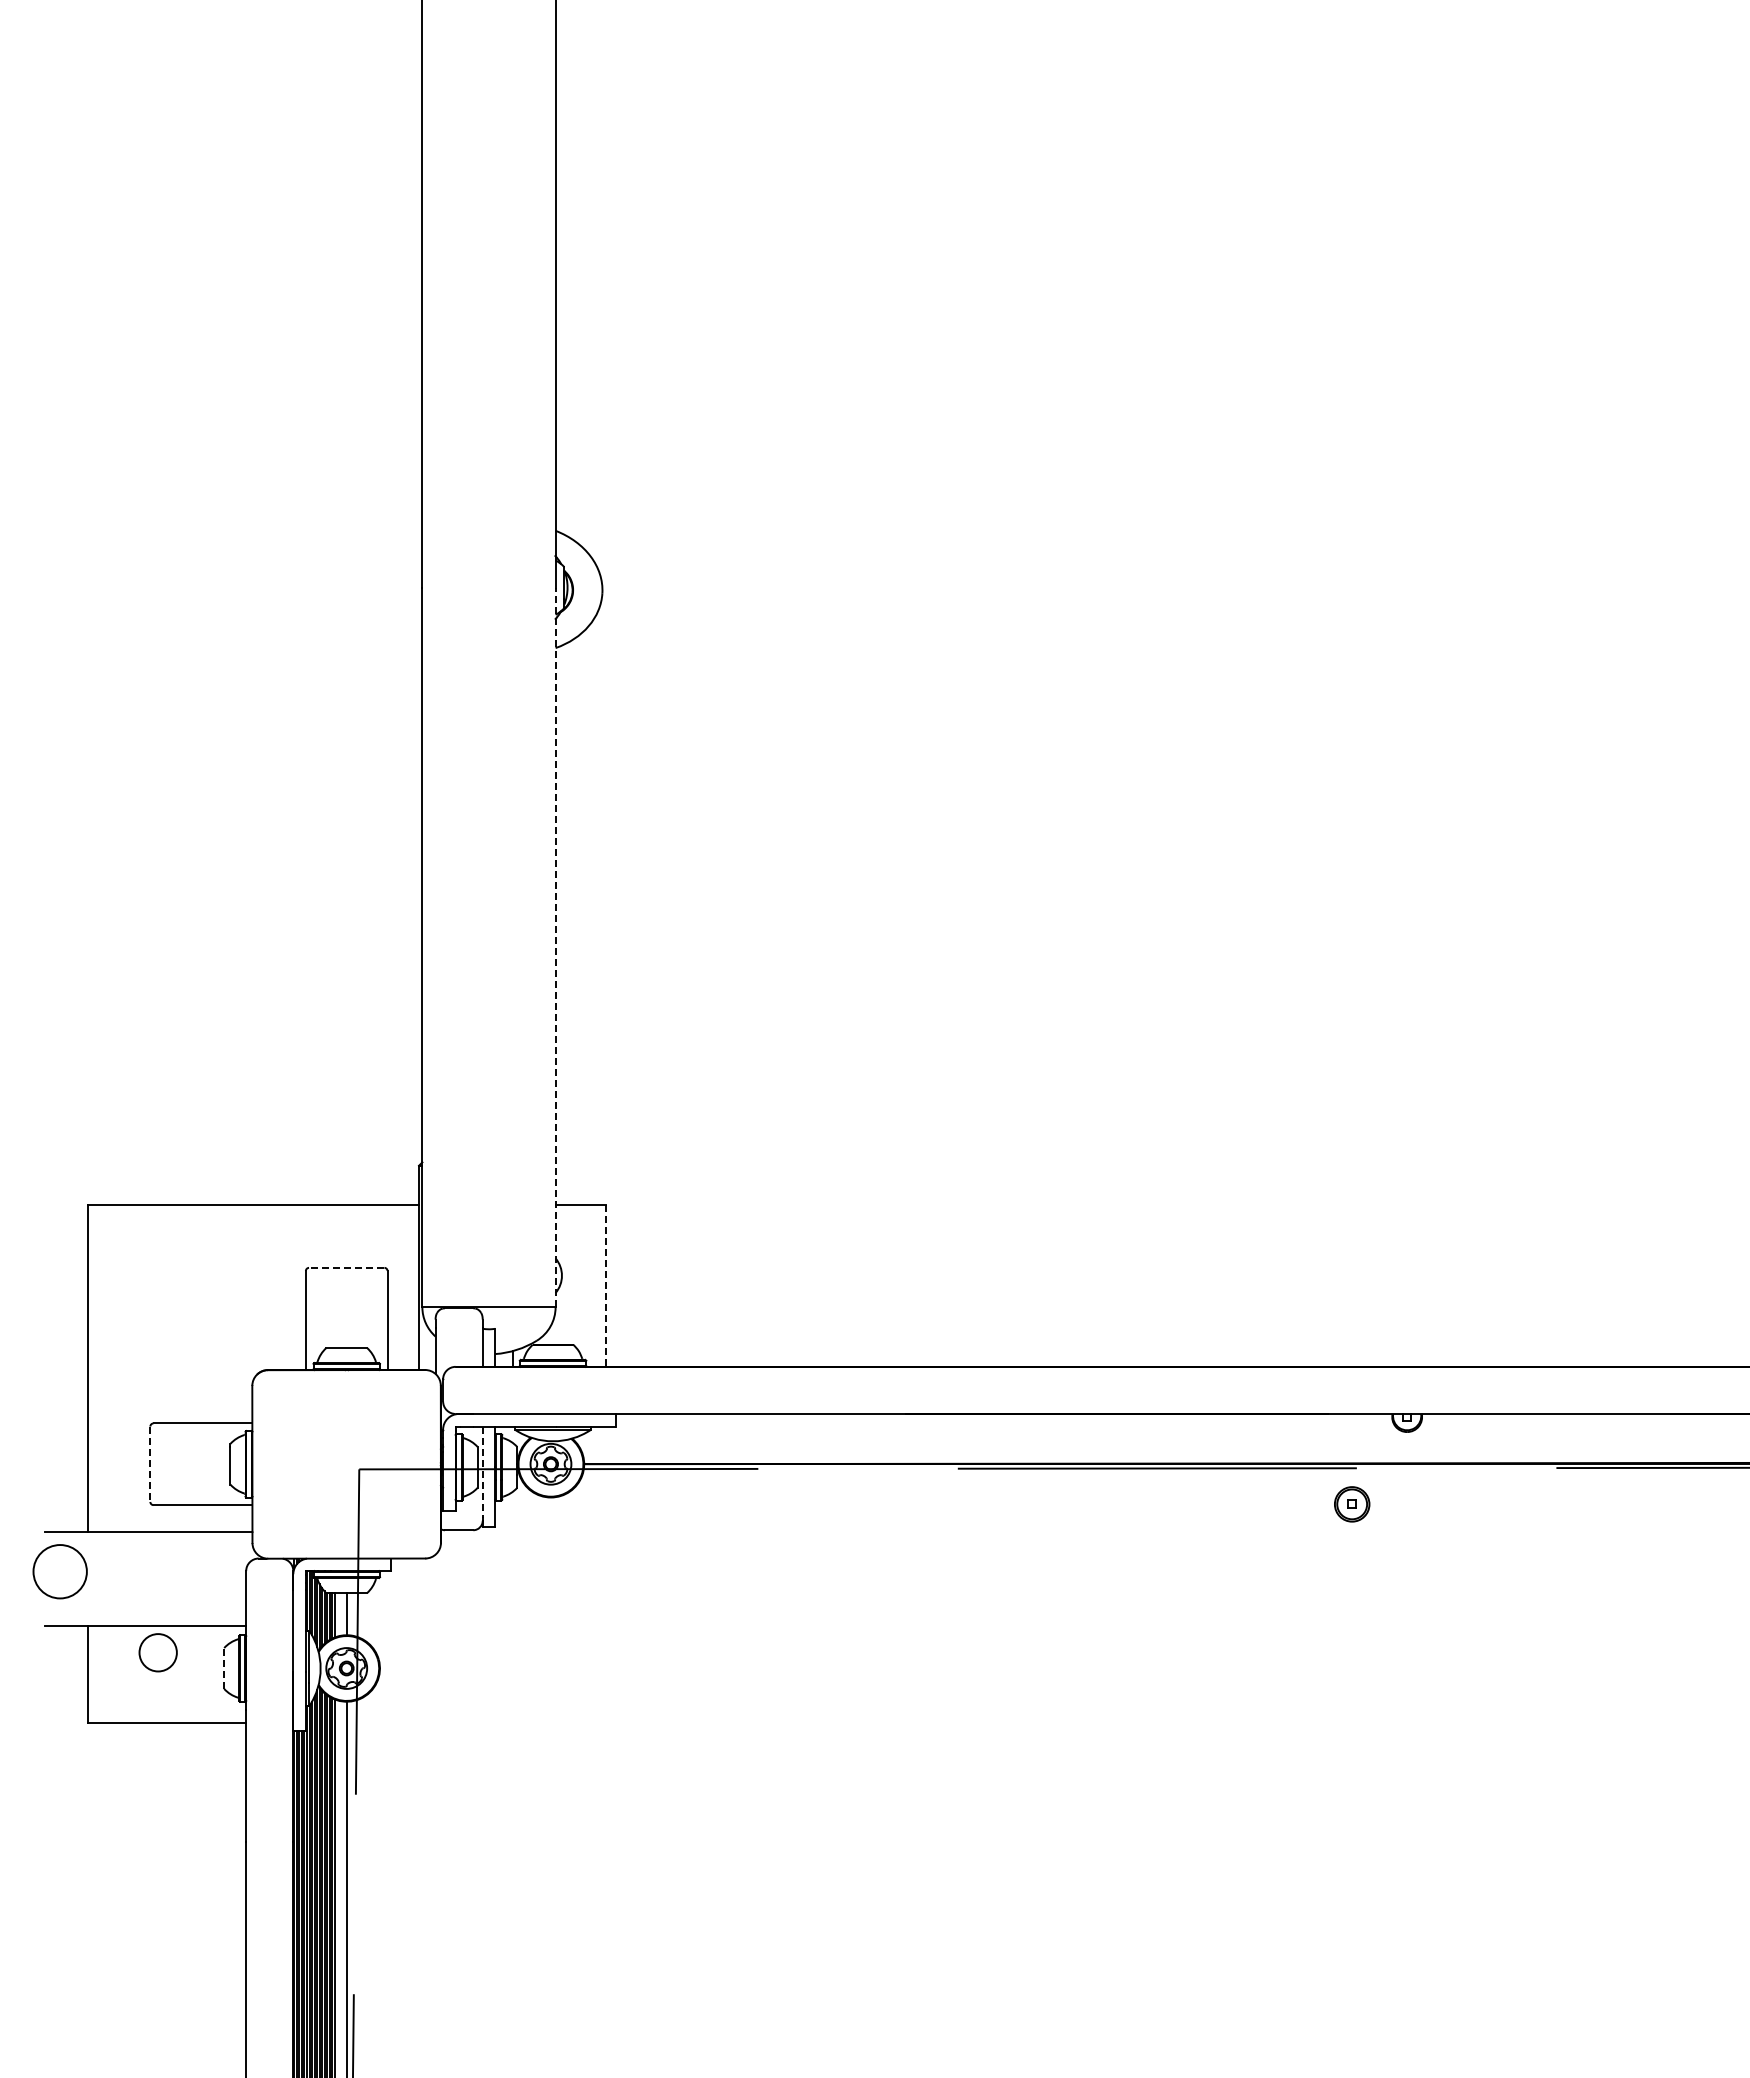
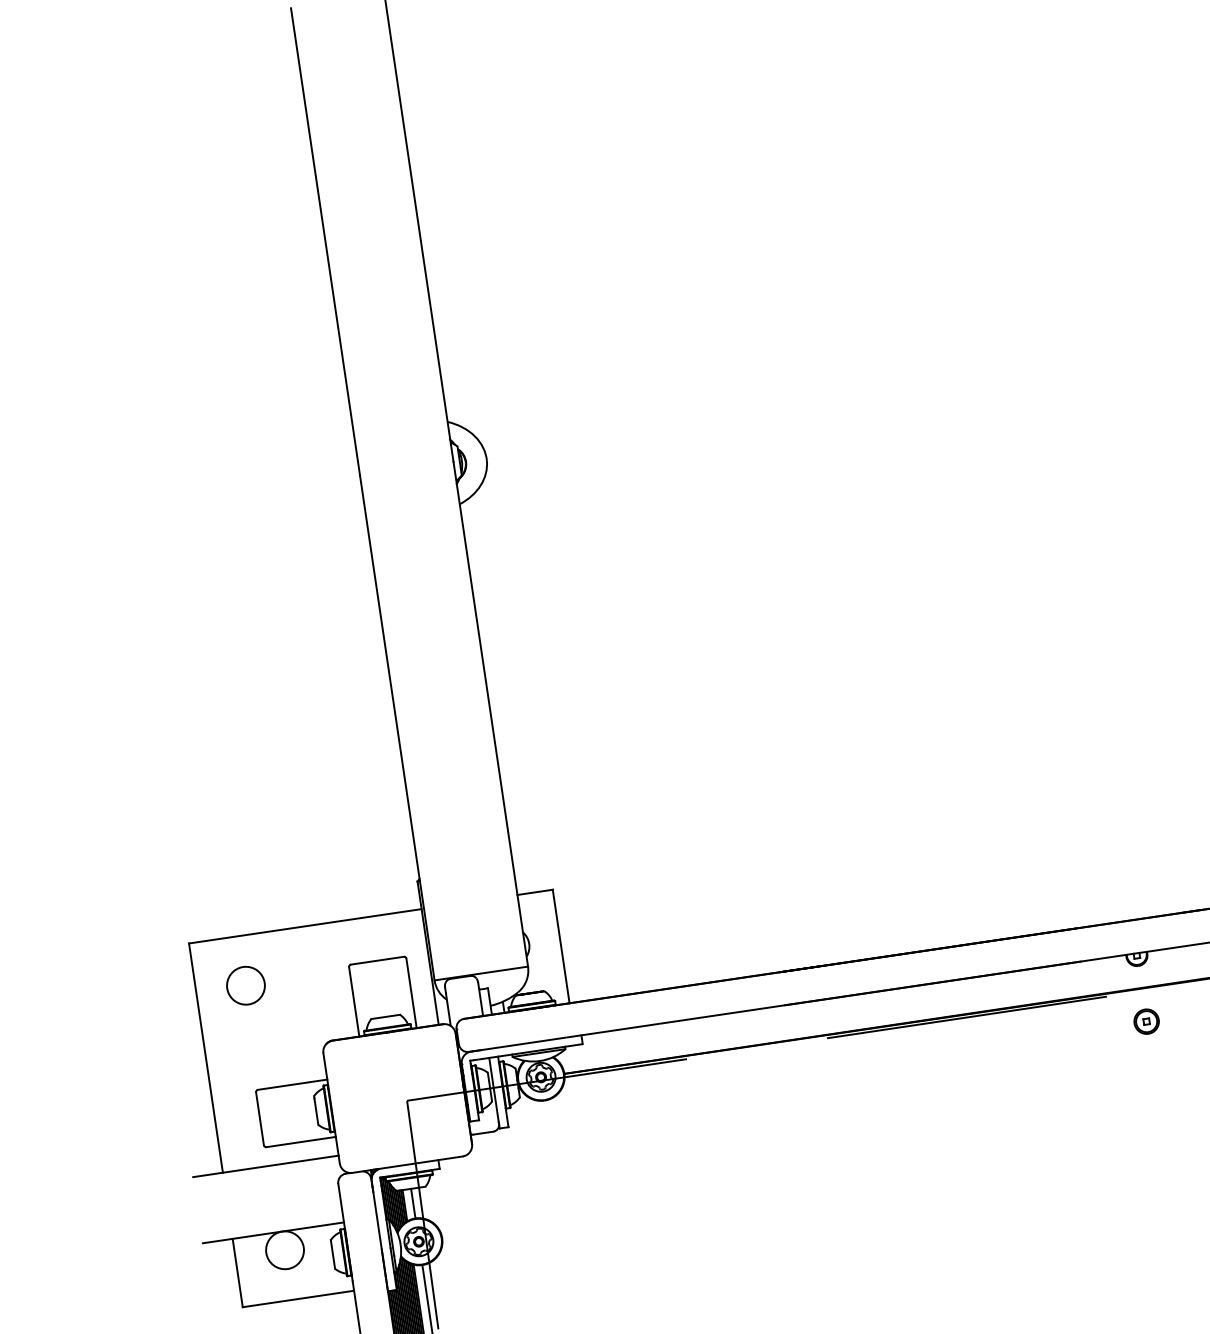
line: (555, 947) -> (490, 714), dashed -> solid
line: (346, 1267) -> (377, 960), dashed -> solid
line: (605, 1285) -> (560, 946), dashed -> solid
line: (150, 1464) -> (260, 1118), dashed -> solid
line: (482, 1472) -> (493, 1090), dashed -> solid
part: (1352, 1504) -> (1146, 1021), moved
circle: (59, 1571) -> (245, 985), moved
circle: (157, 1652) -> (284, 1250), size x1.43
line: (224, 1667) -> (333, 1253), dashed -> solid

